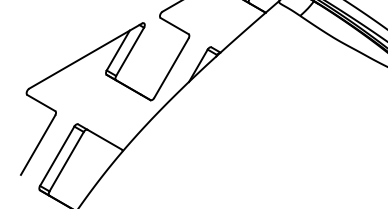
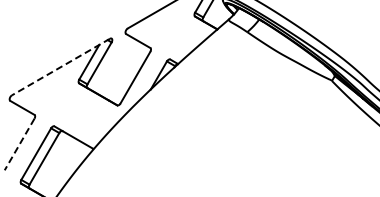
line: (85, 56) -> (60, 67), solid -> dashed
line: (37, 145) -> (19, 144), solid -> dashed

